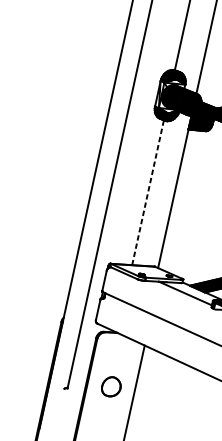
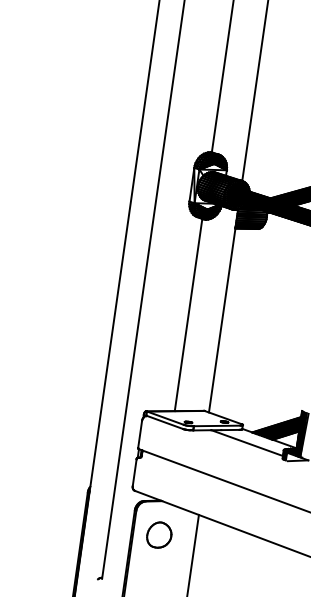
line: (148, 192) -> (188, 314), dashed -> solid
part: (111, 386) -> (159, 534), moved

